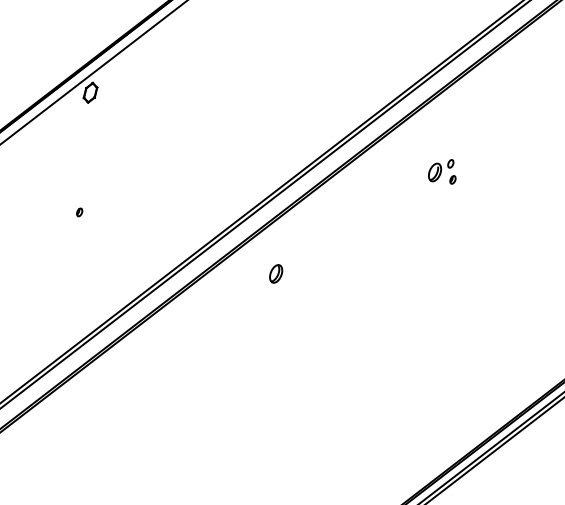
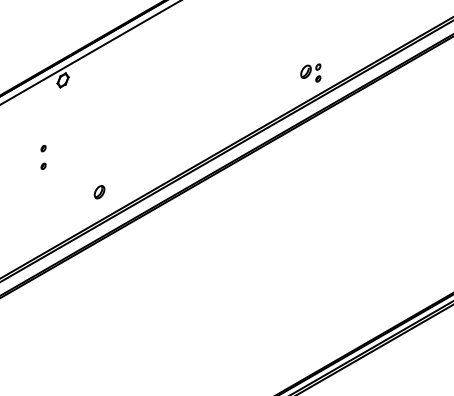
part: (441, 172) -> (310, 72), moved
part: (76, 188) -> (43, 148), added
part: (276, 274) -> (99, 192), moved

